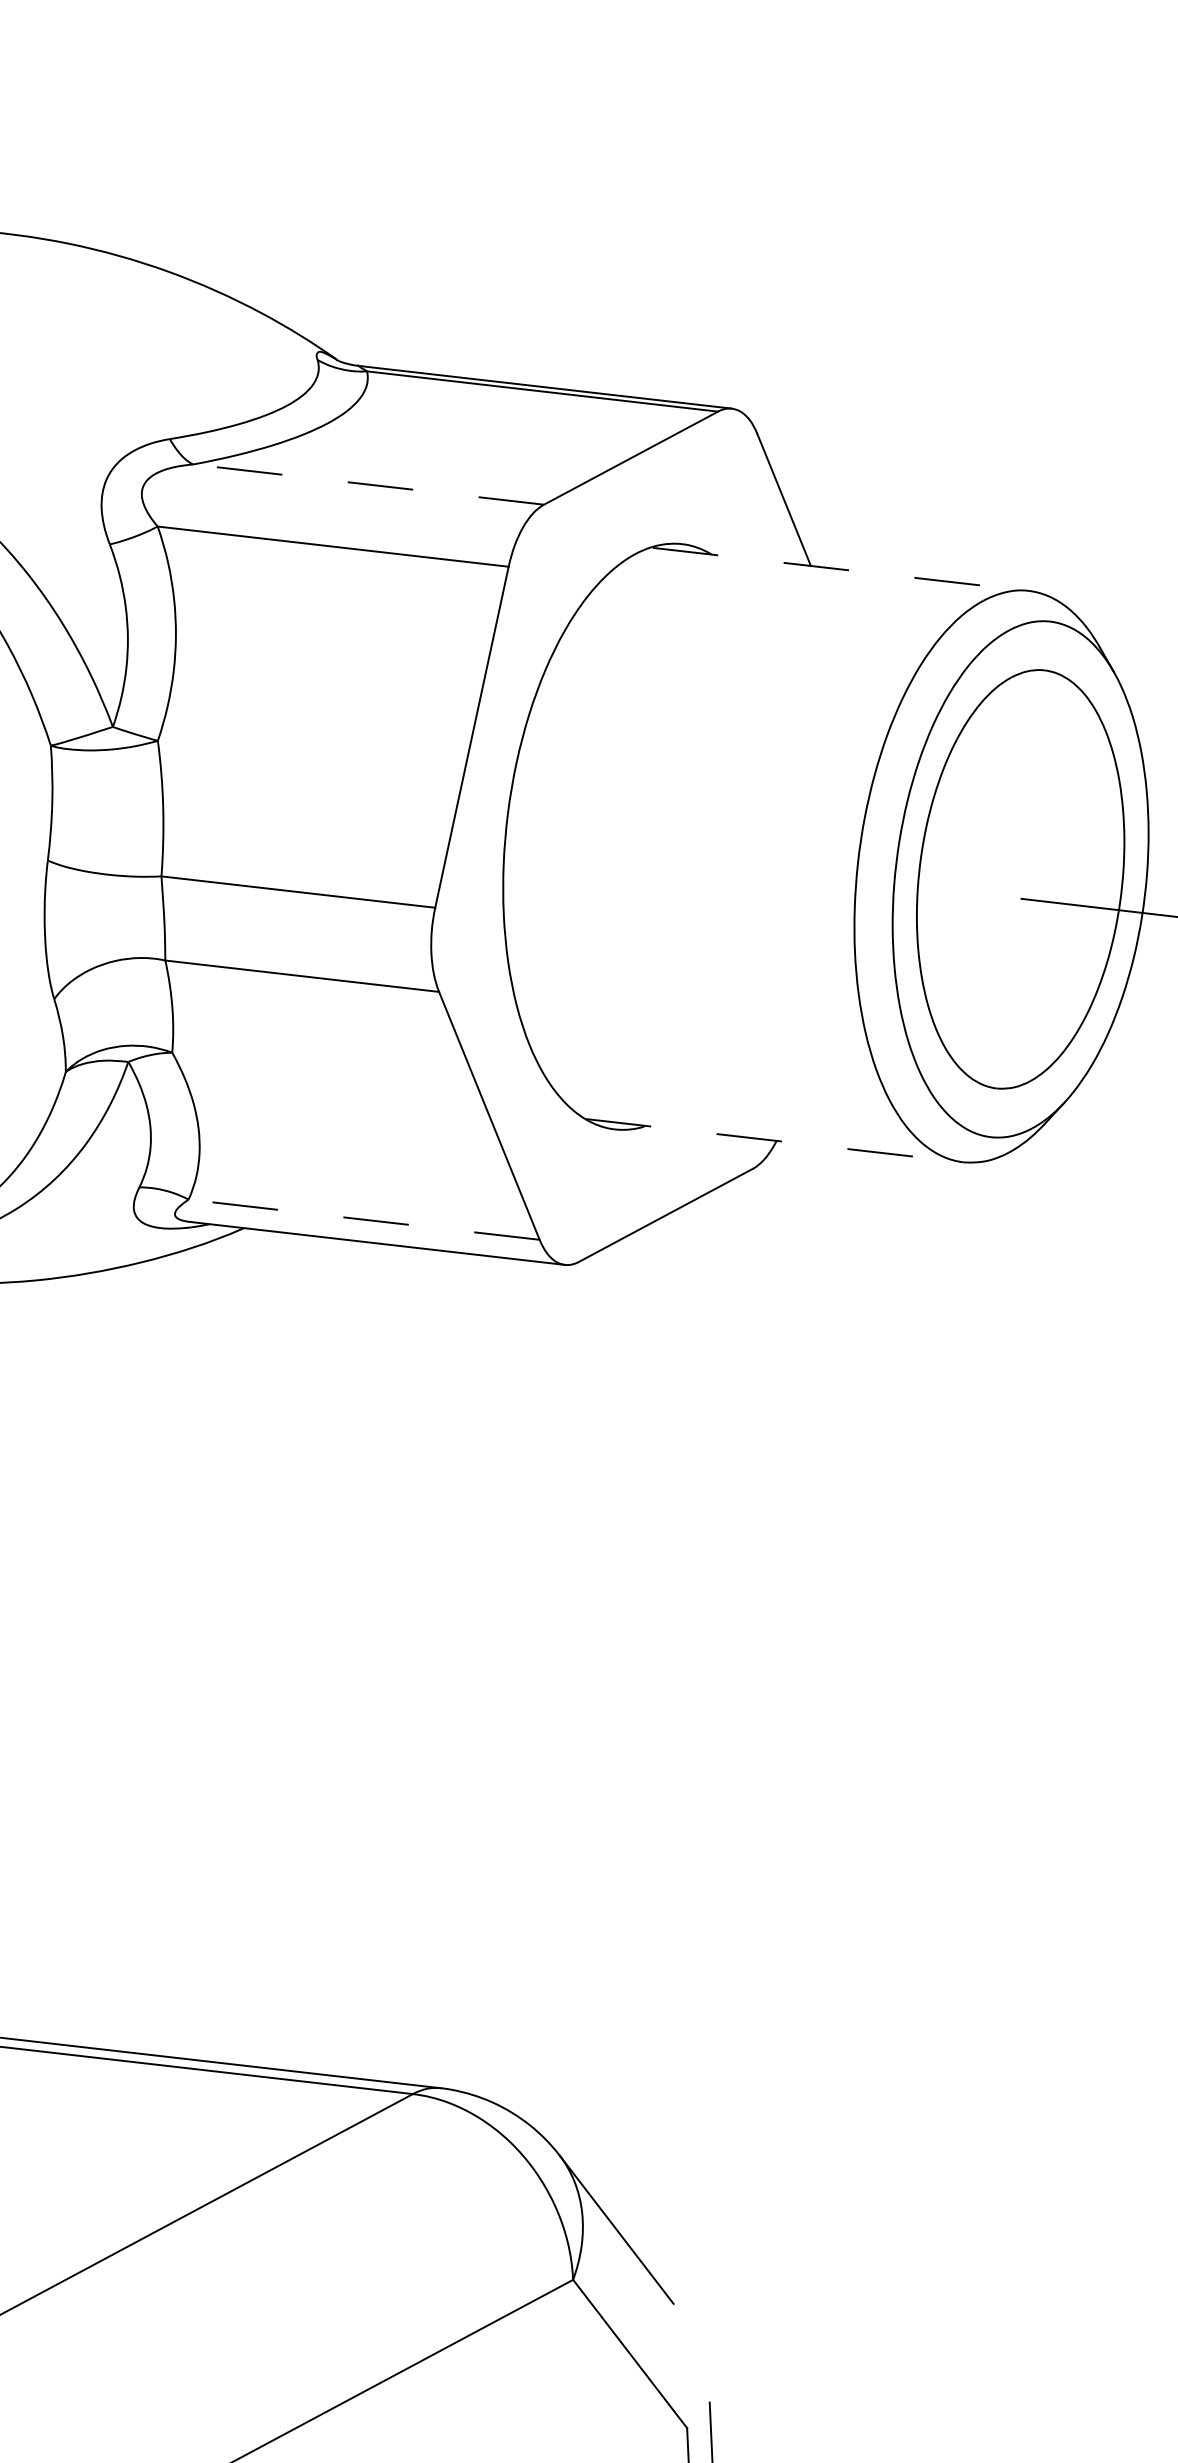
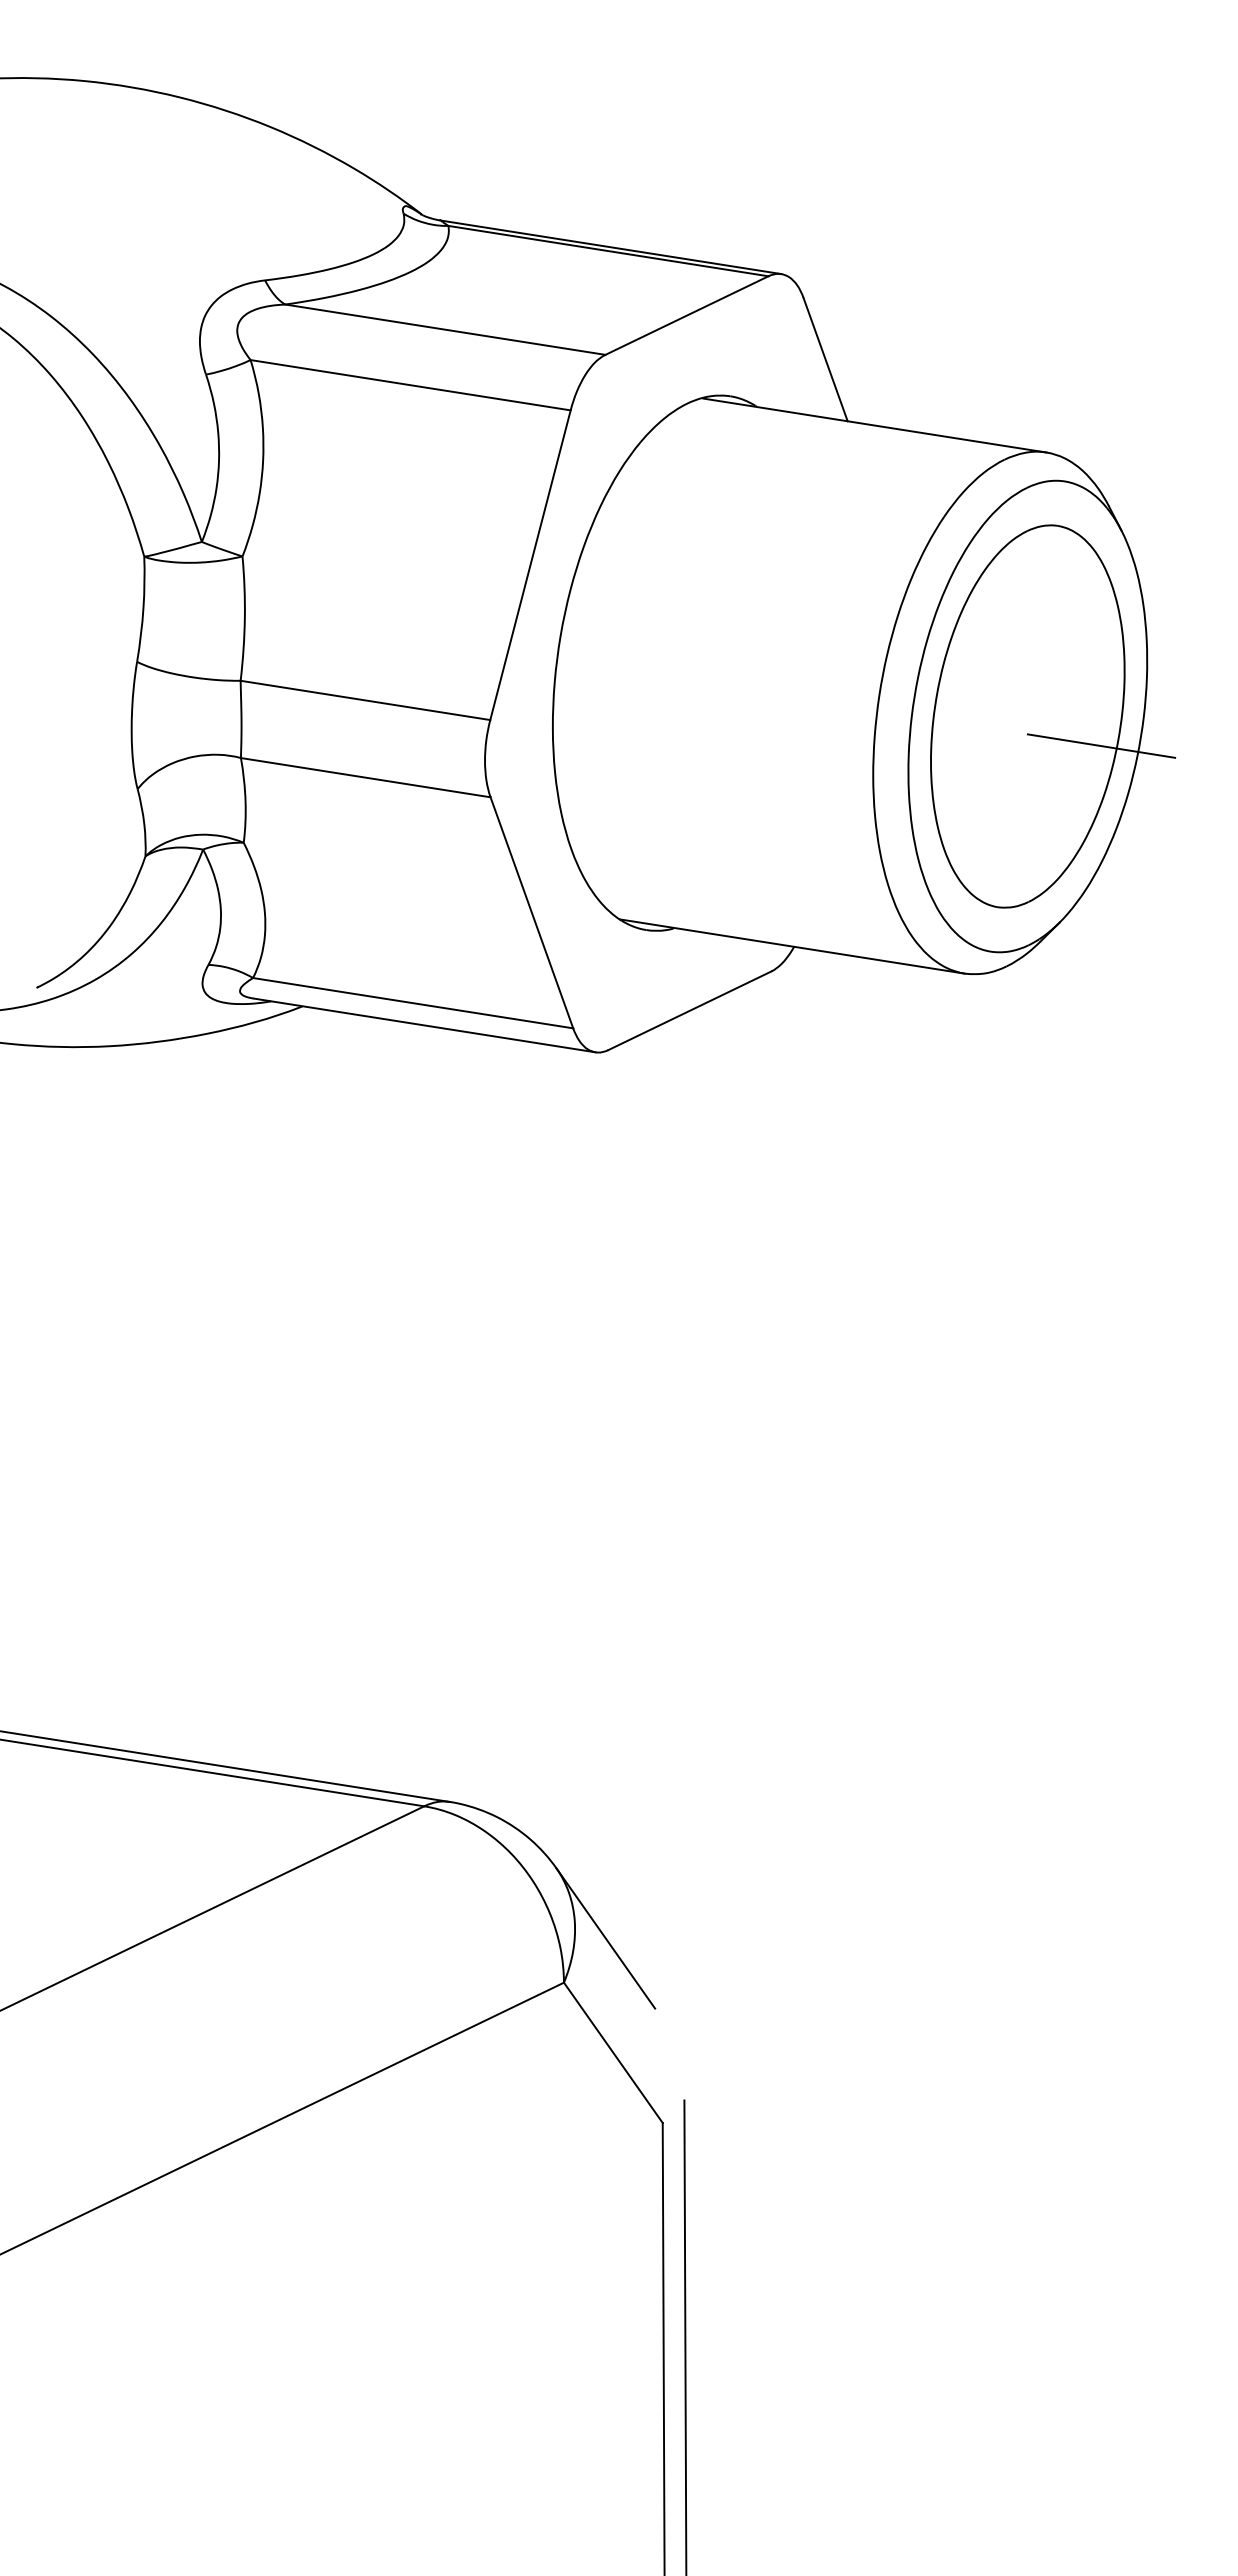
line: (368, 484) -> (445, 329), dashed -> solid
line: (840, 569) -> (874, 425), dashed -> solid
line: (774, 1140) -> (792, 946), dashed -> solid
line: (363, 1220) -> (412, 1003), dashed -> solid

